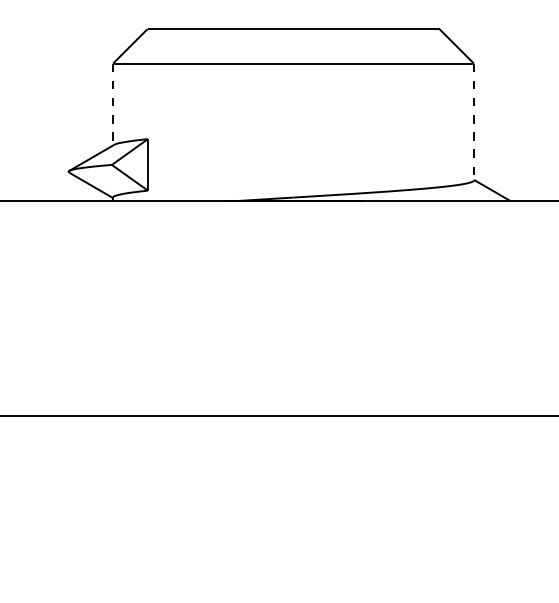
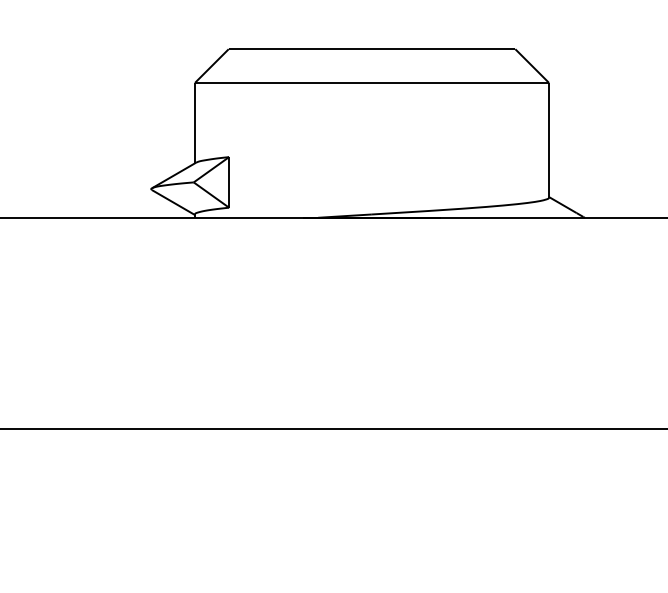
line: (113, 103) -> (195, 122), dashed -> solid
line: (474, 122) -> (549, 140), dashed -> solid

